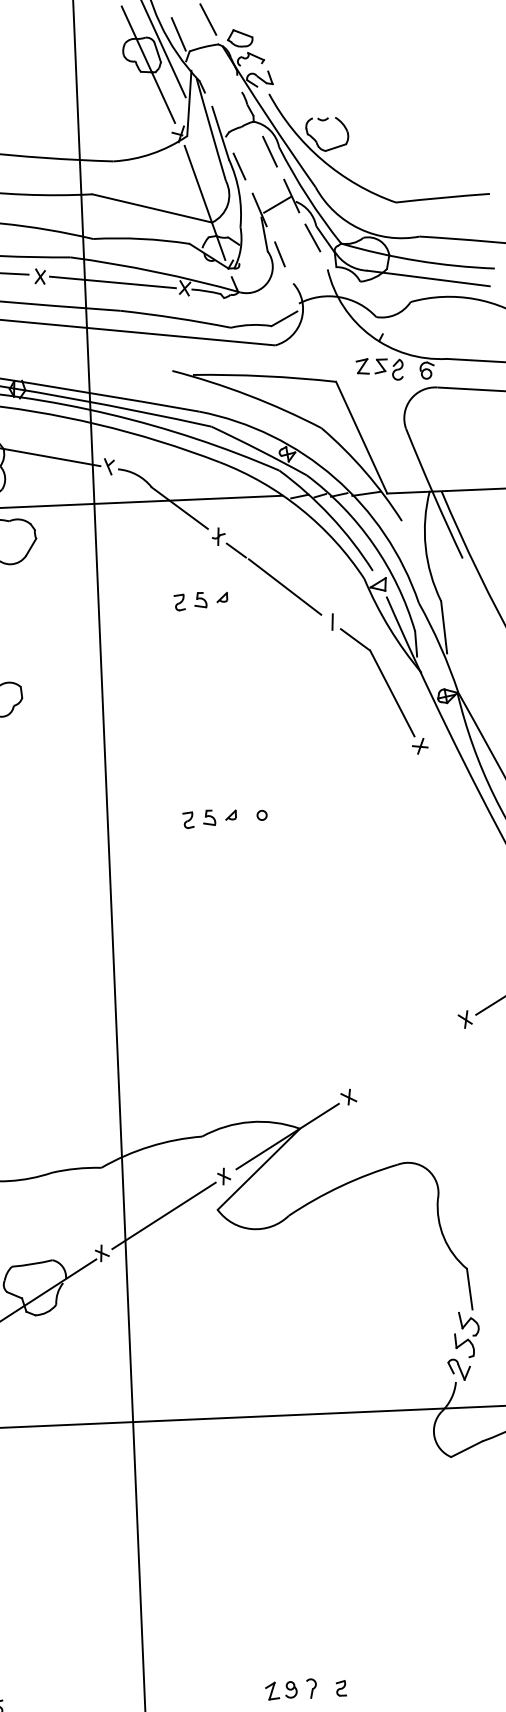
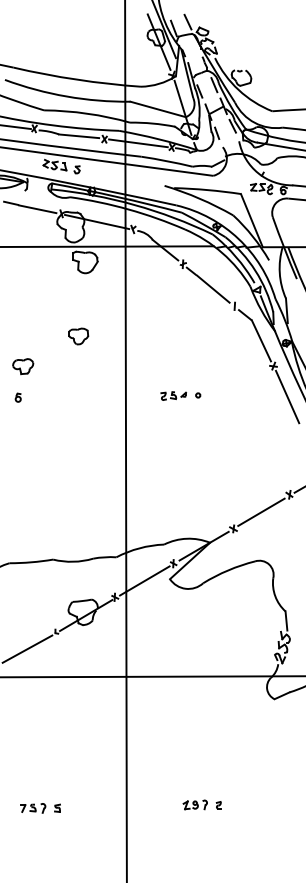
part: (200, 599) -> (173, 293), removed
line: (452, 809) -> (287, 396), added
line: (407, 1057) -> (261, 511), added

